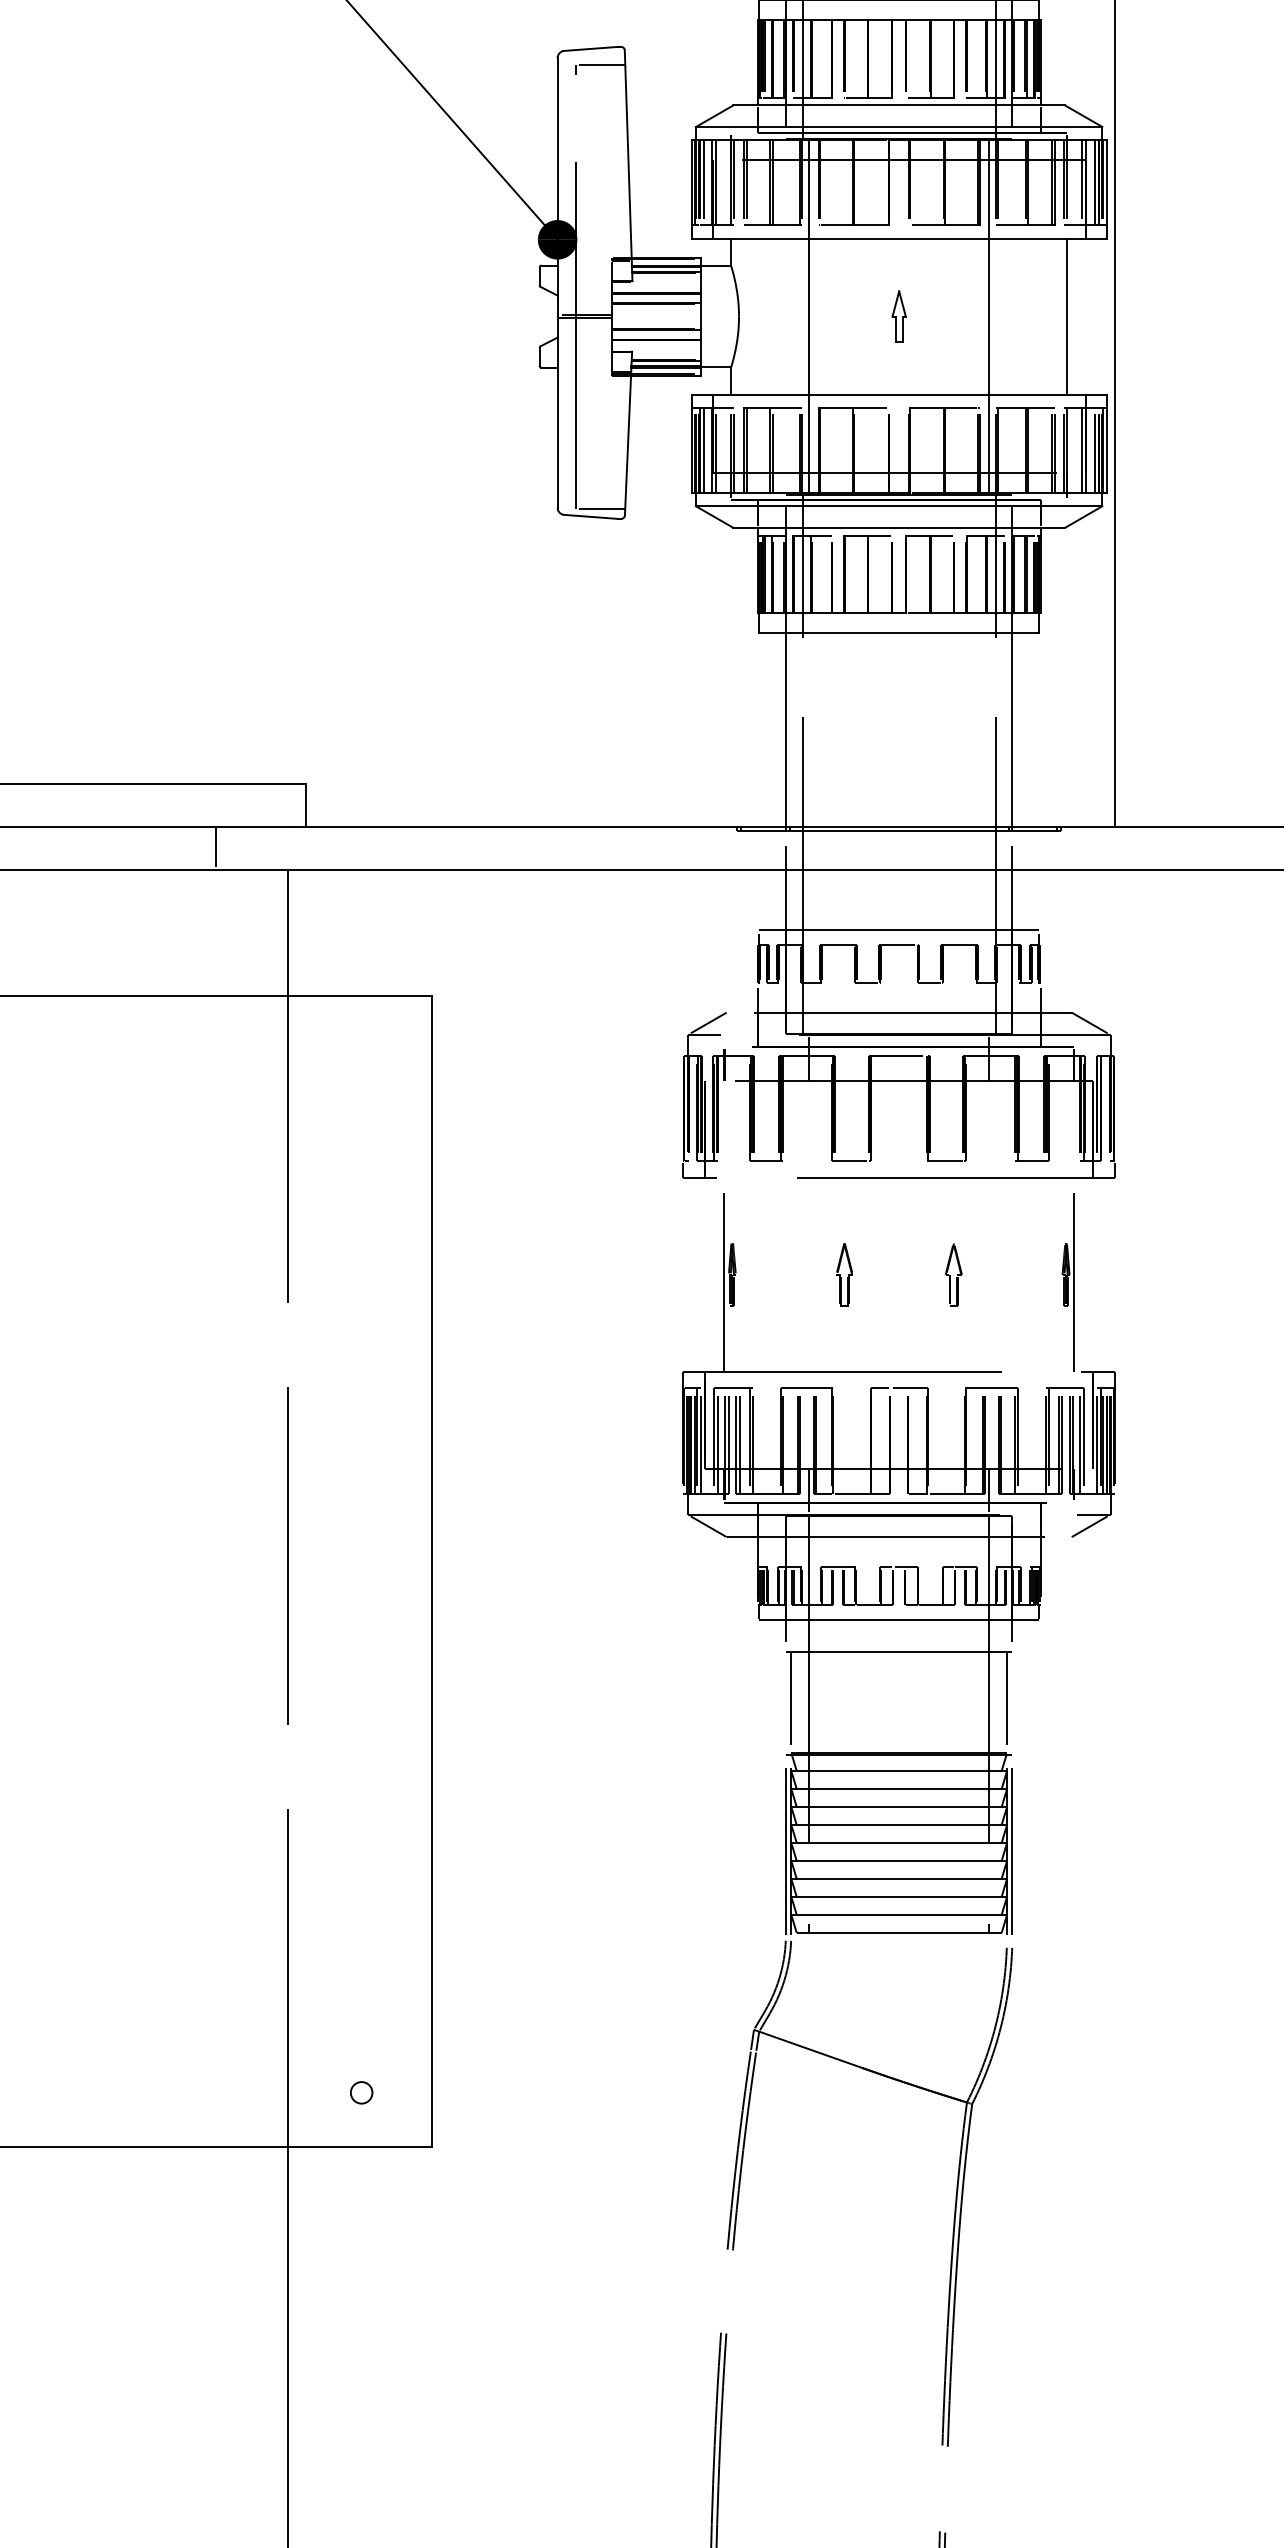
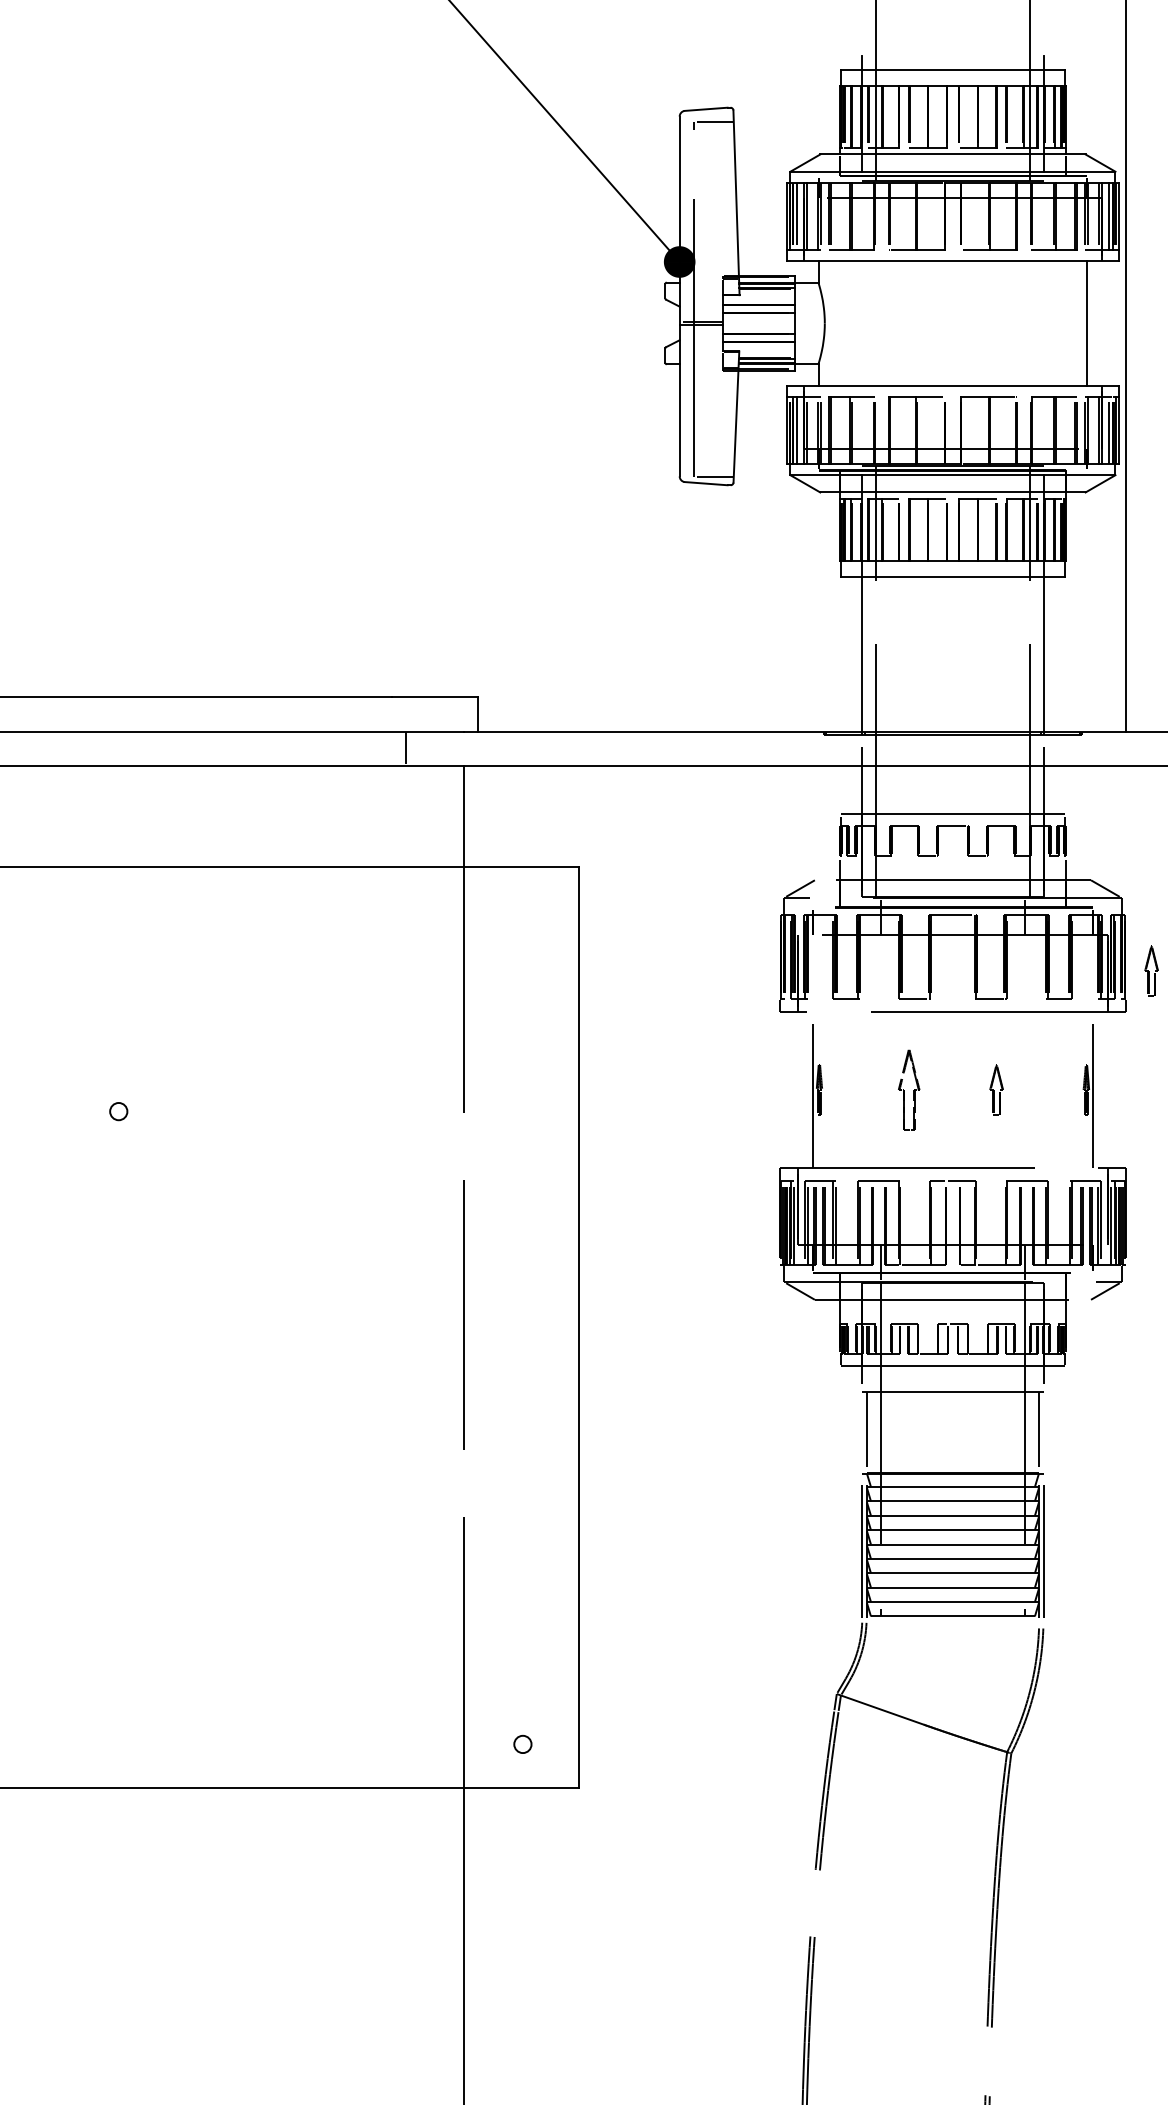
line: (809, 316) -> (881, 323), removed
part: (898, 316) -> (952, 323), removed
line: (988, 316) -> (1024, 323), removed
part: (1147, 1125) -> (1151, 970), added
part: (844, 1274) -> (909, 1089), size x1.6

